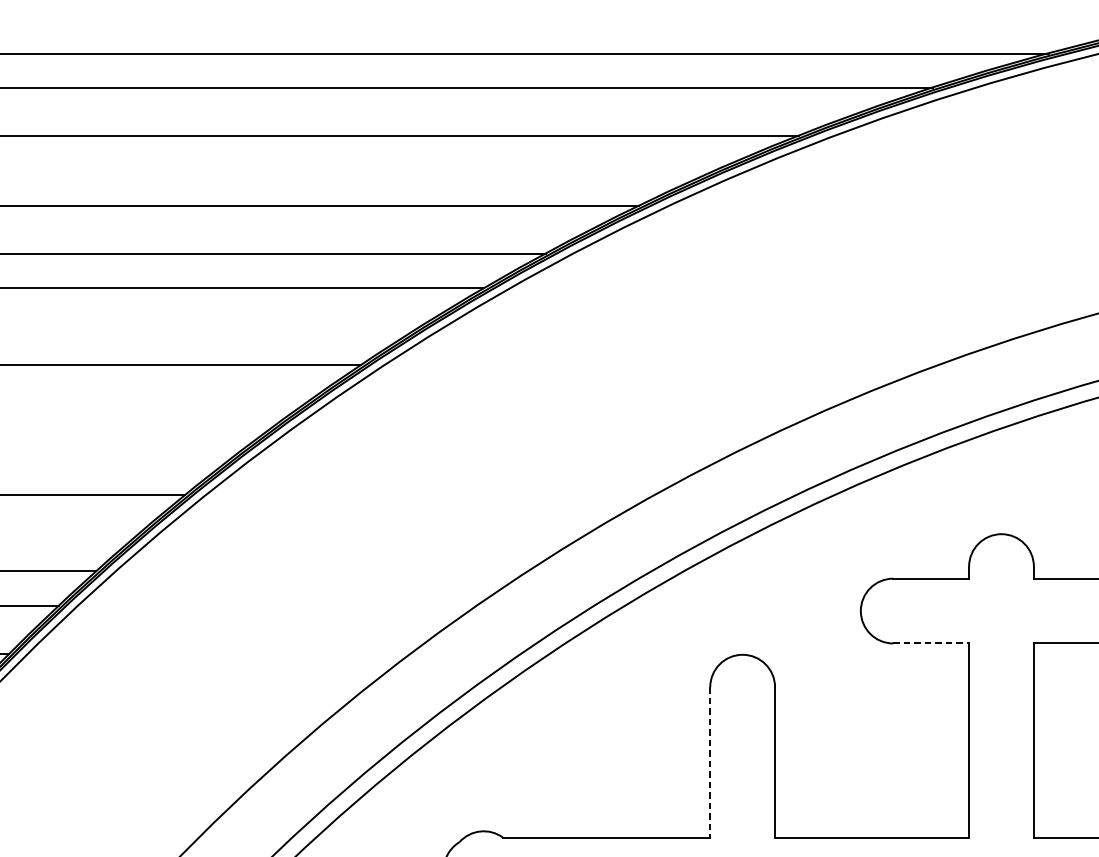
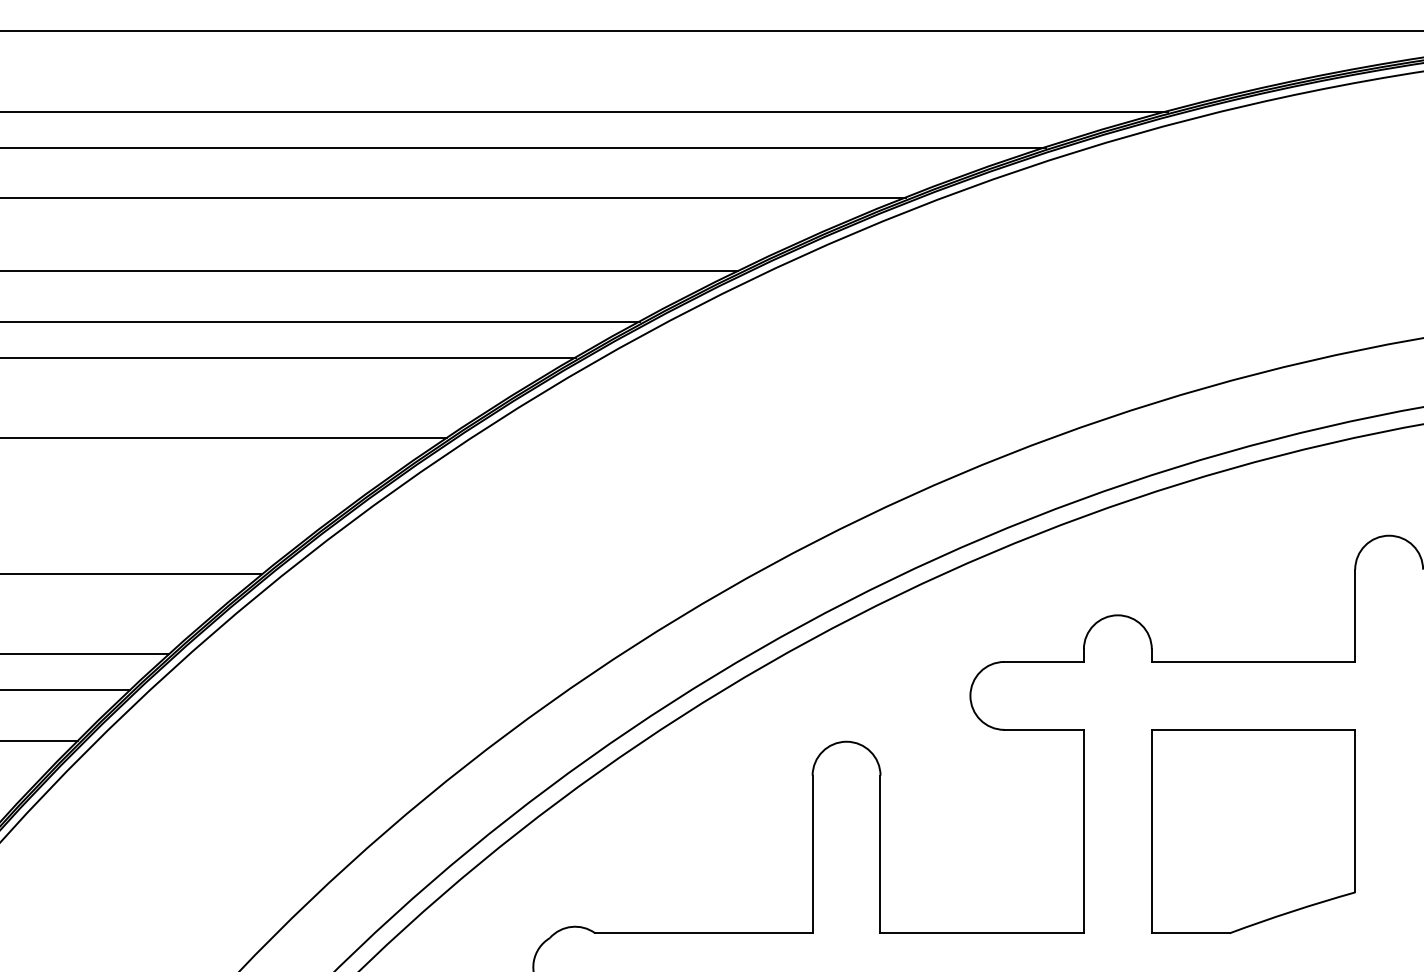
line: (931, 643) -> (1044, 729), dashed -> solid
line: (710, 762) -> (812, 854), dashed -> solid

